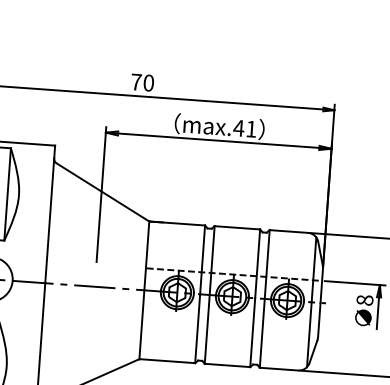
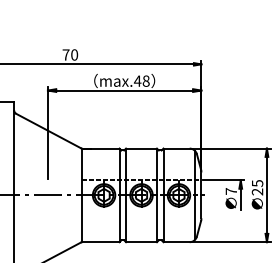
text: (250, 128) -> (145, 80), max.41 -> max.48
text: (365, 300) -> (231, 191), 8 -> 7

